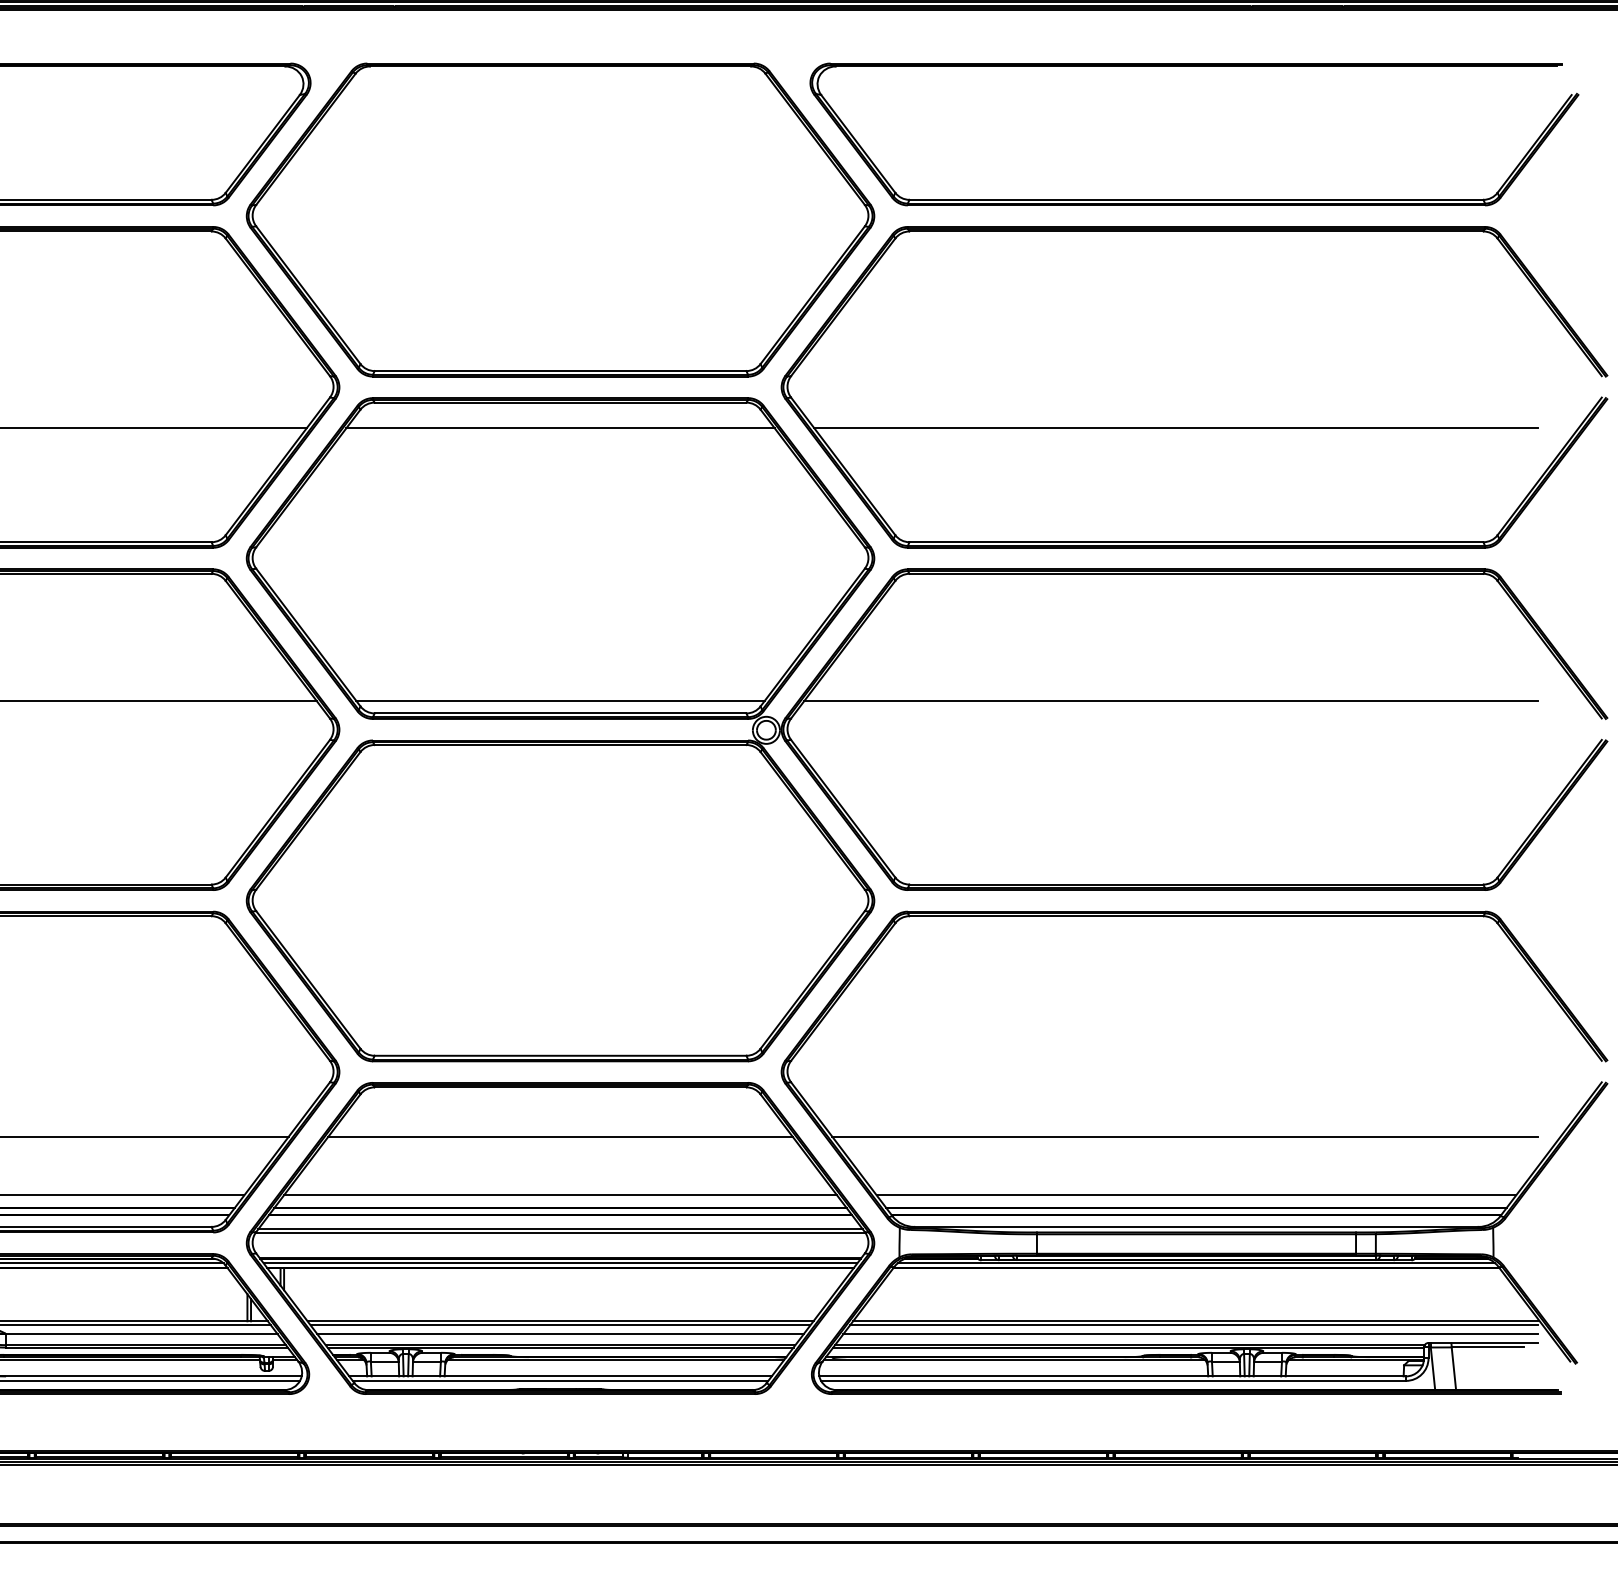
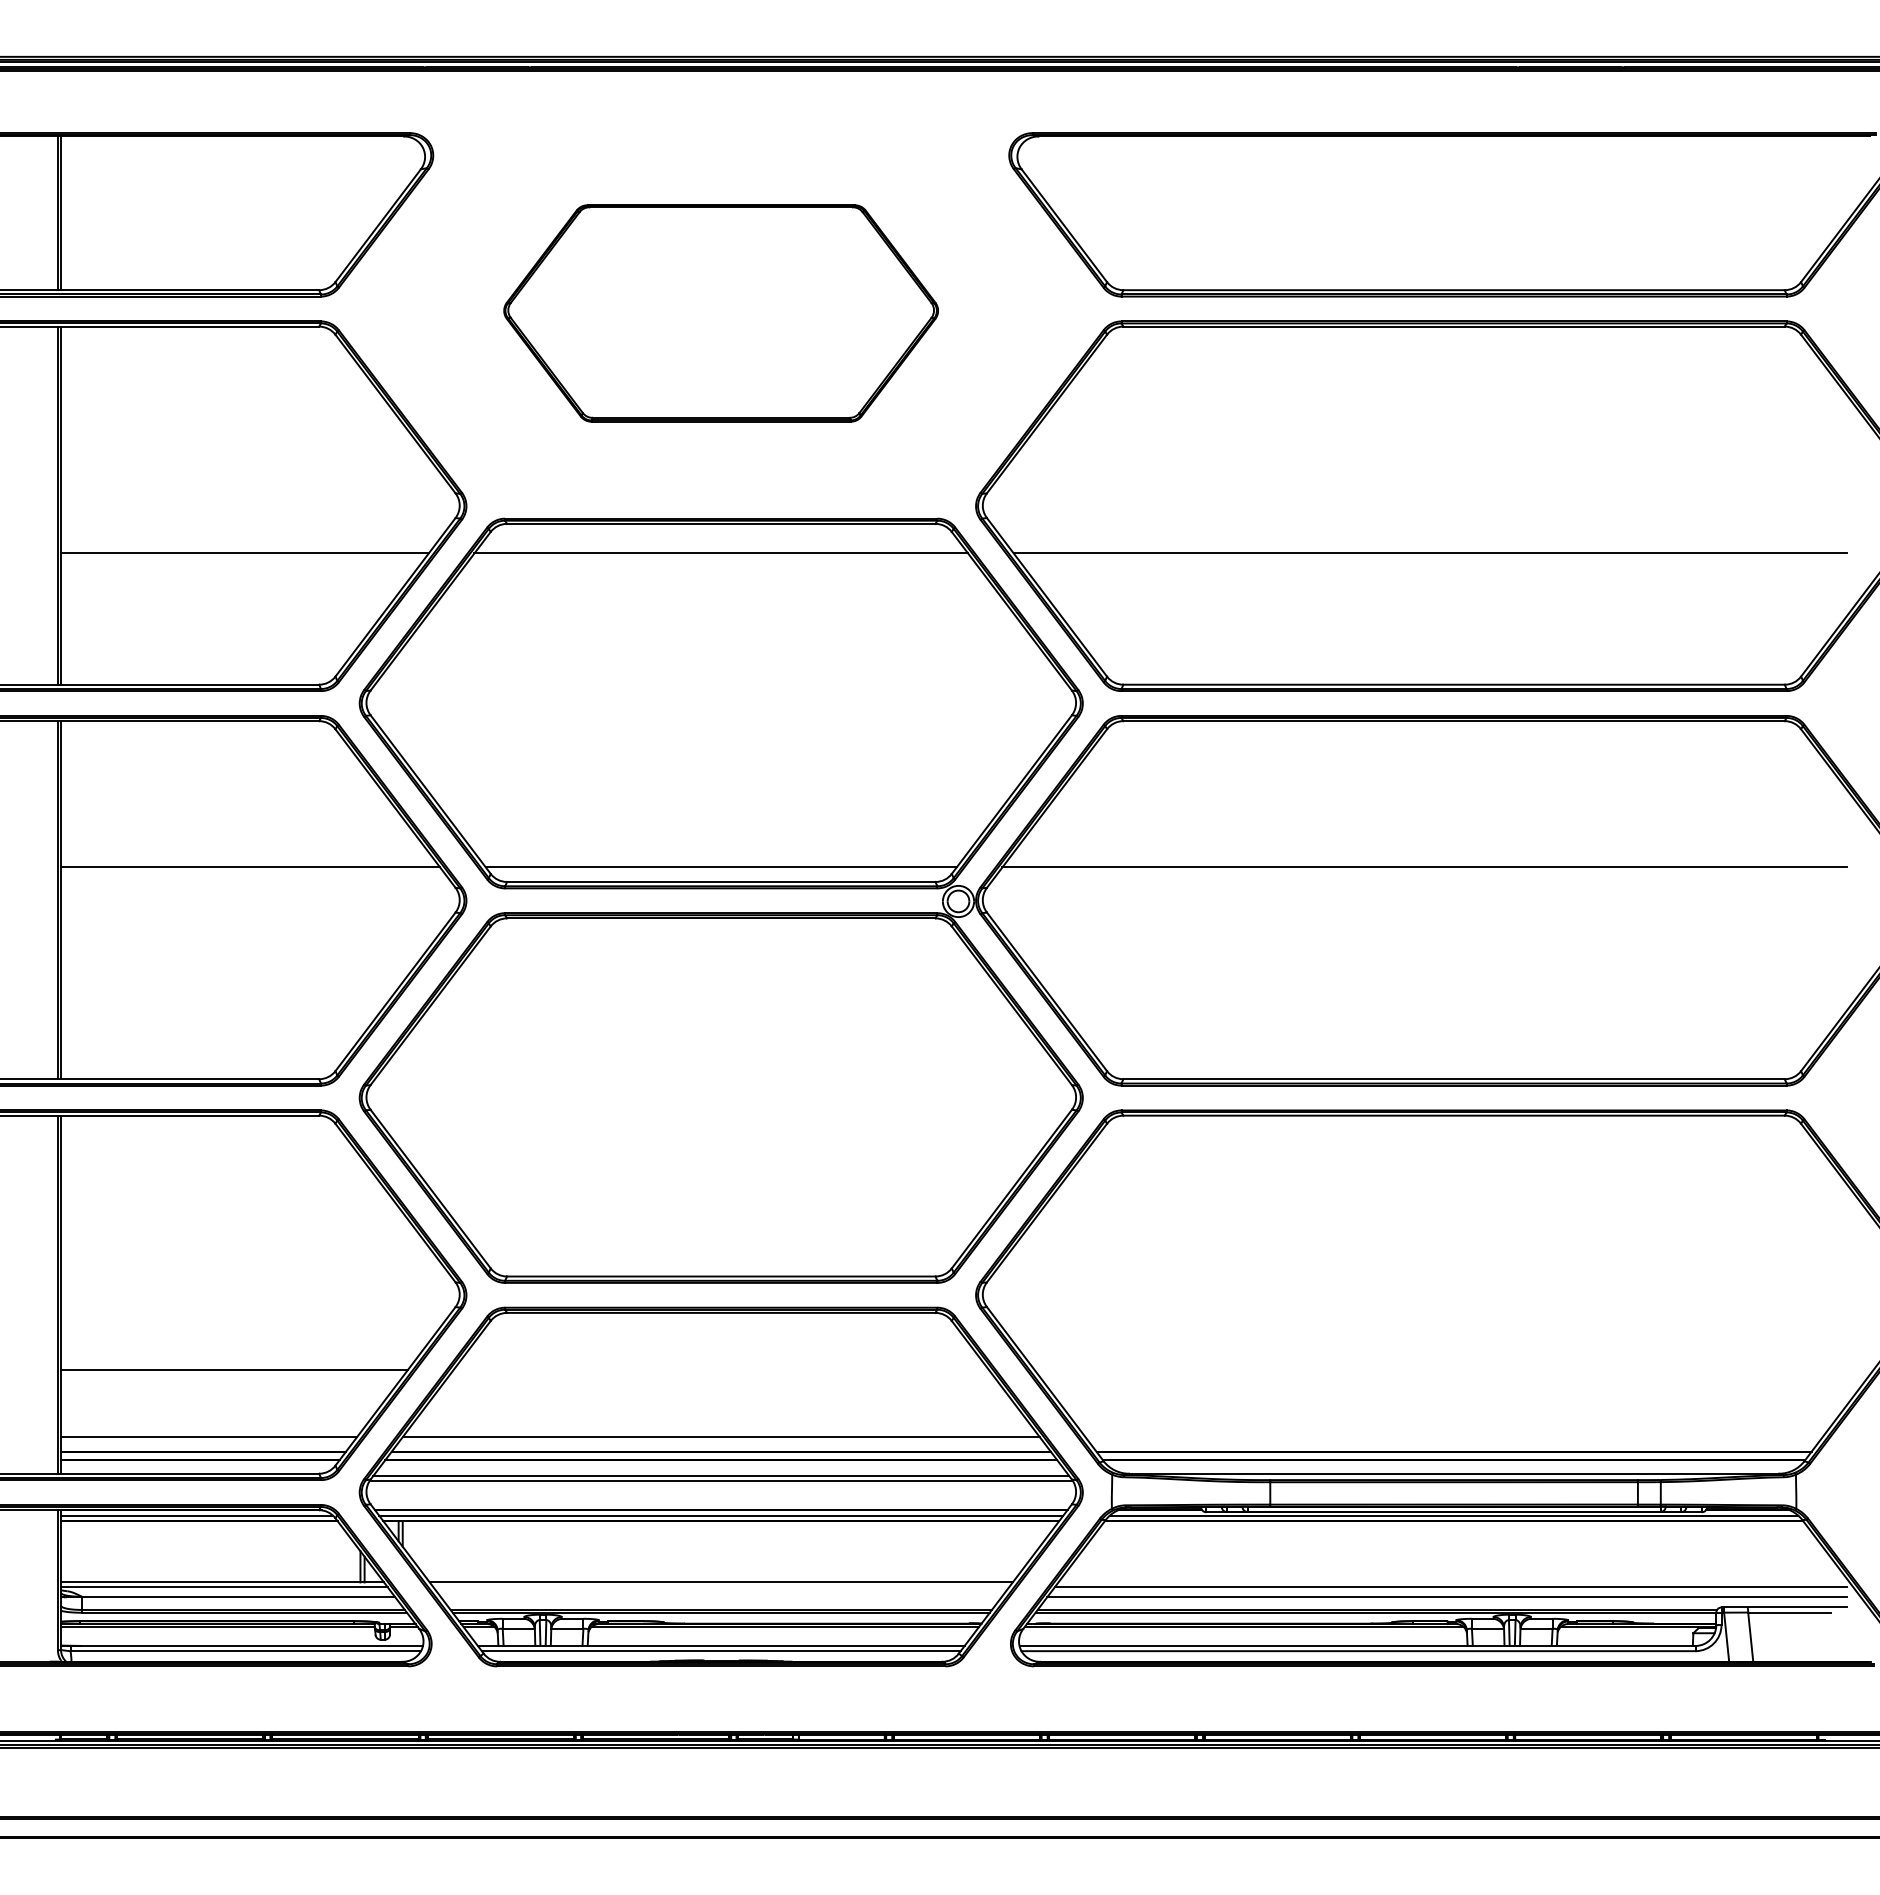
part: (559, 220) -> (720, 313), size x0.6
line: (559, 1136) -> (720, 1369), removed
line: (1184, 1136) -> (1440, 1369), removed
line: (1195, 1195) -> (1453, 1437), removed
line: (1195, 1321) -> (1452, 1582), removed
line: (560, 1325) -> (721, 1587), removed
line: (560, 1334) -> (721, 1597), removed

